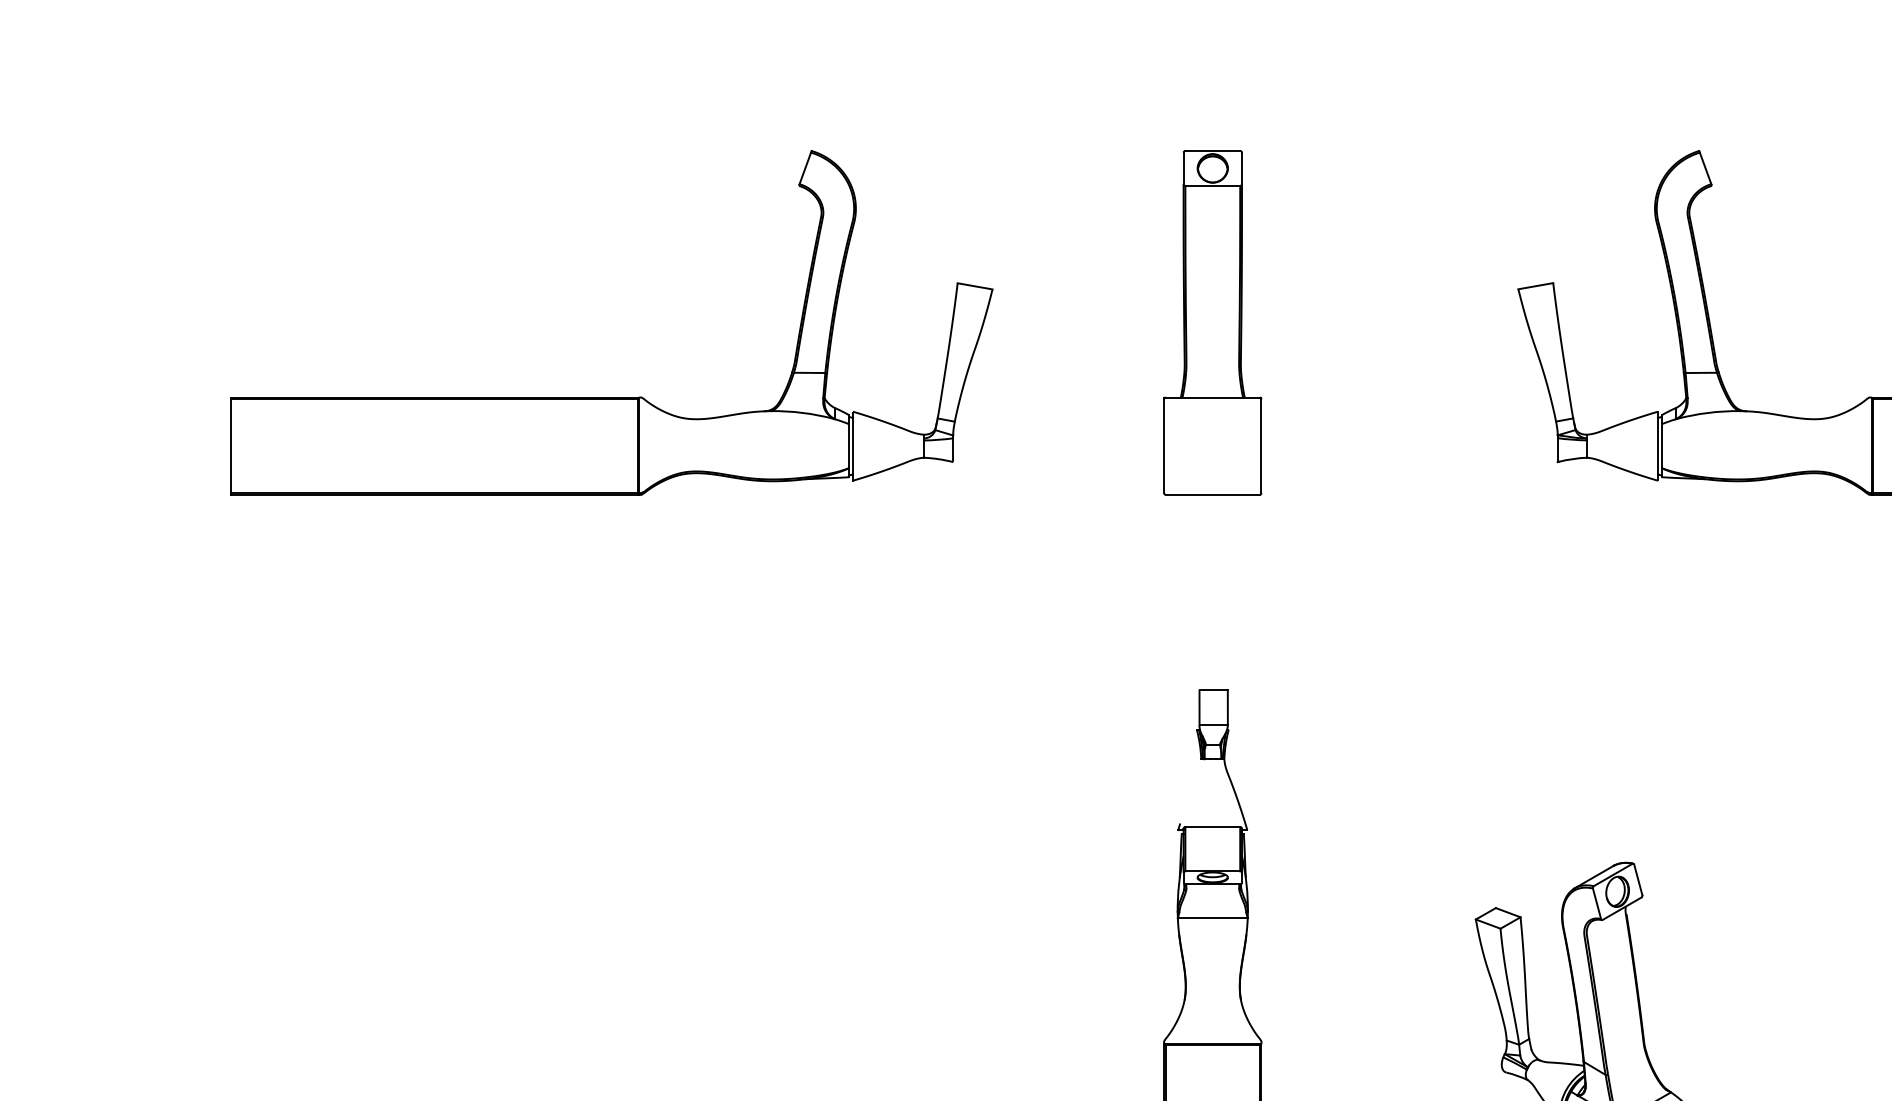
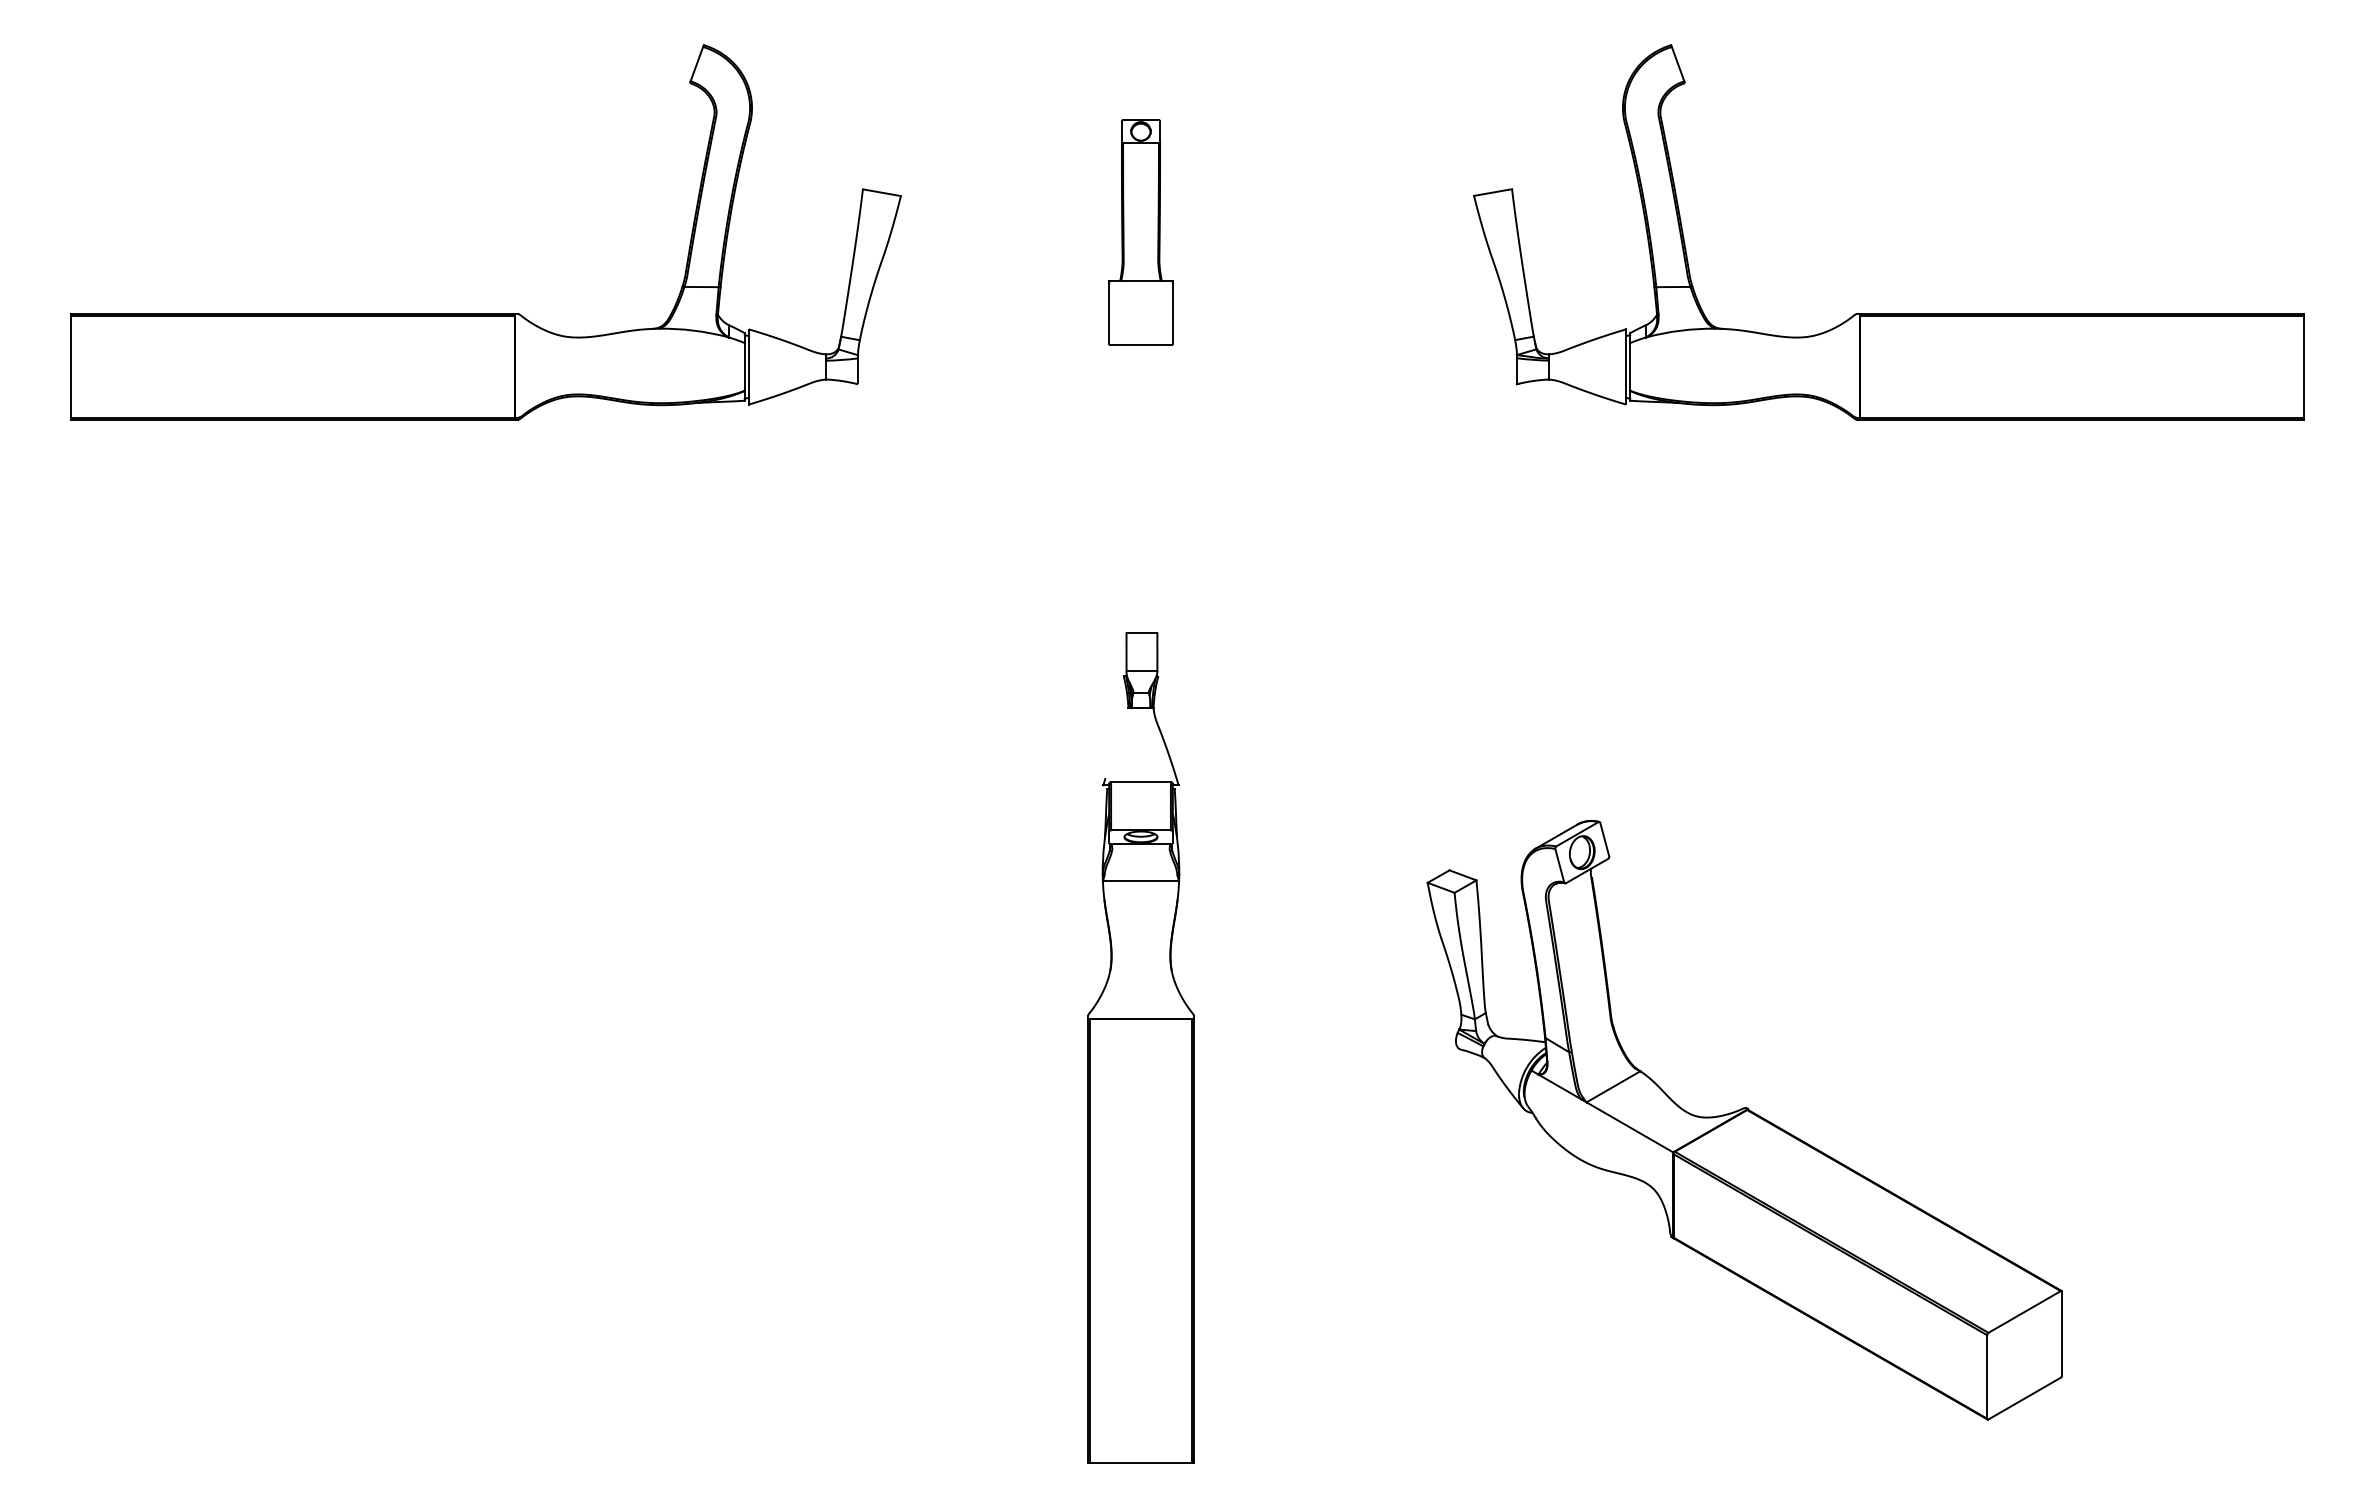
part: (1212, 322) -> (1140, 232), size x0.6

